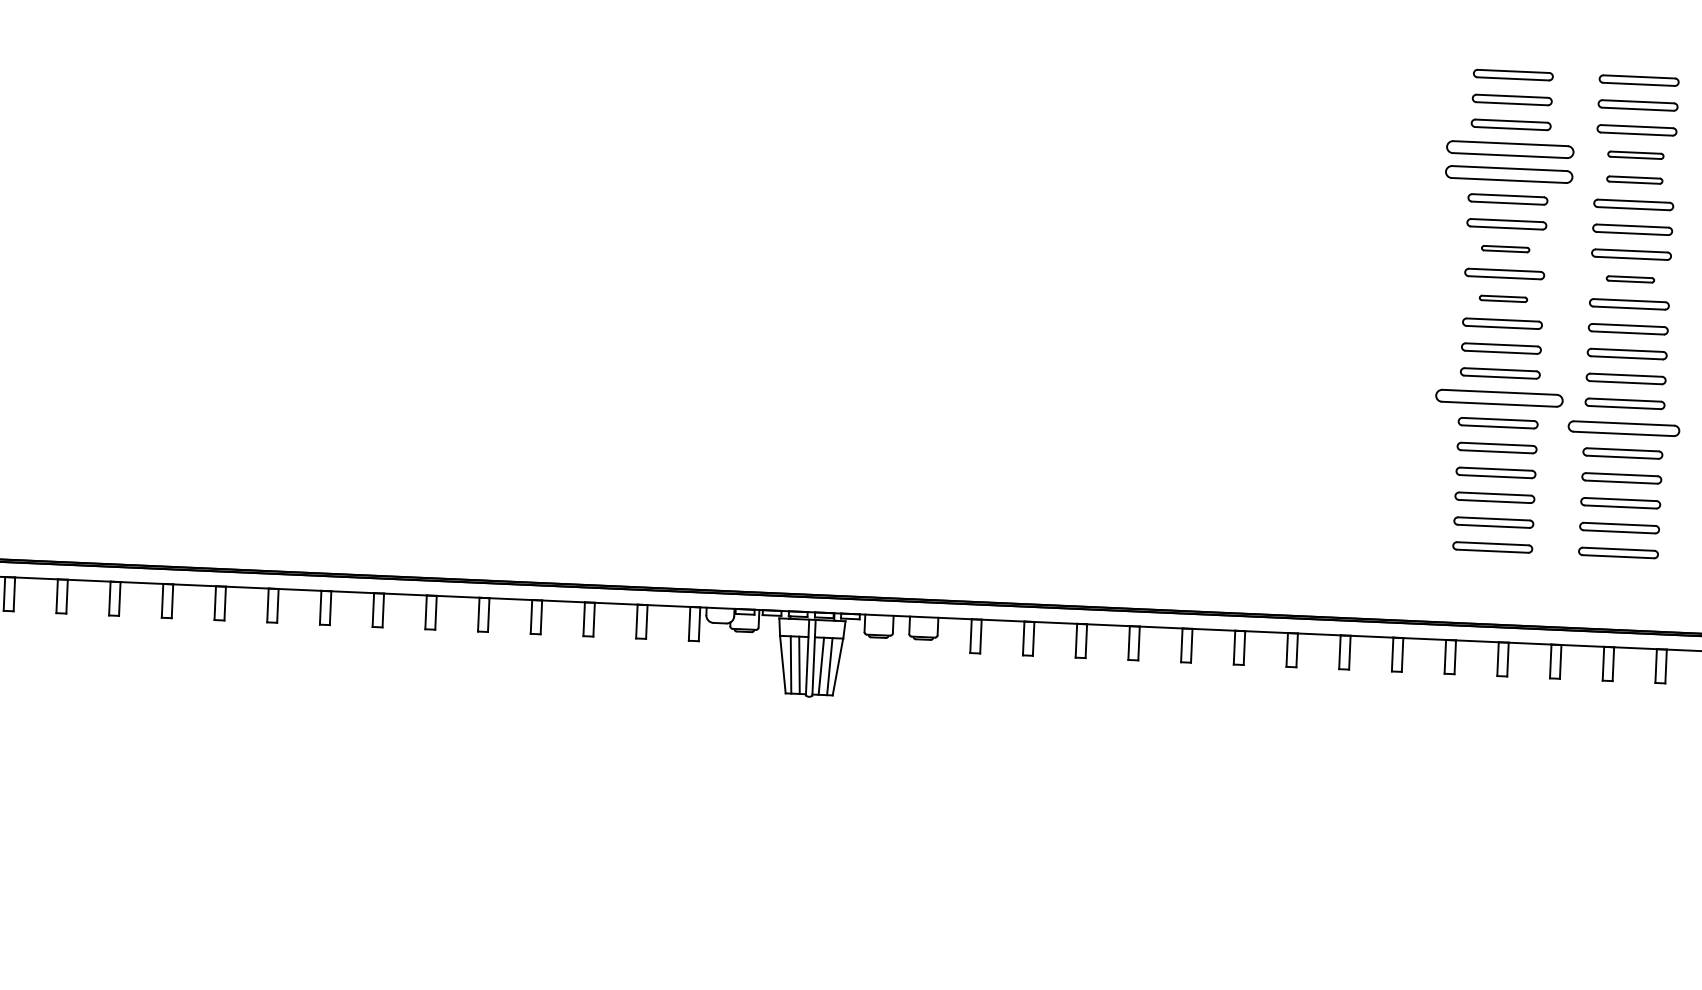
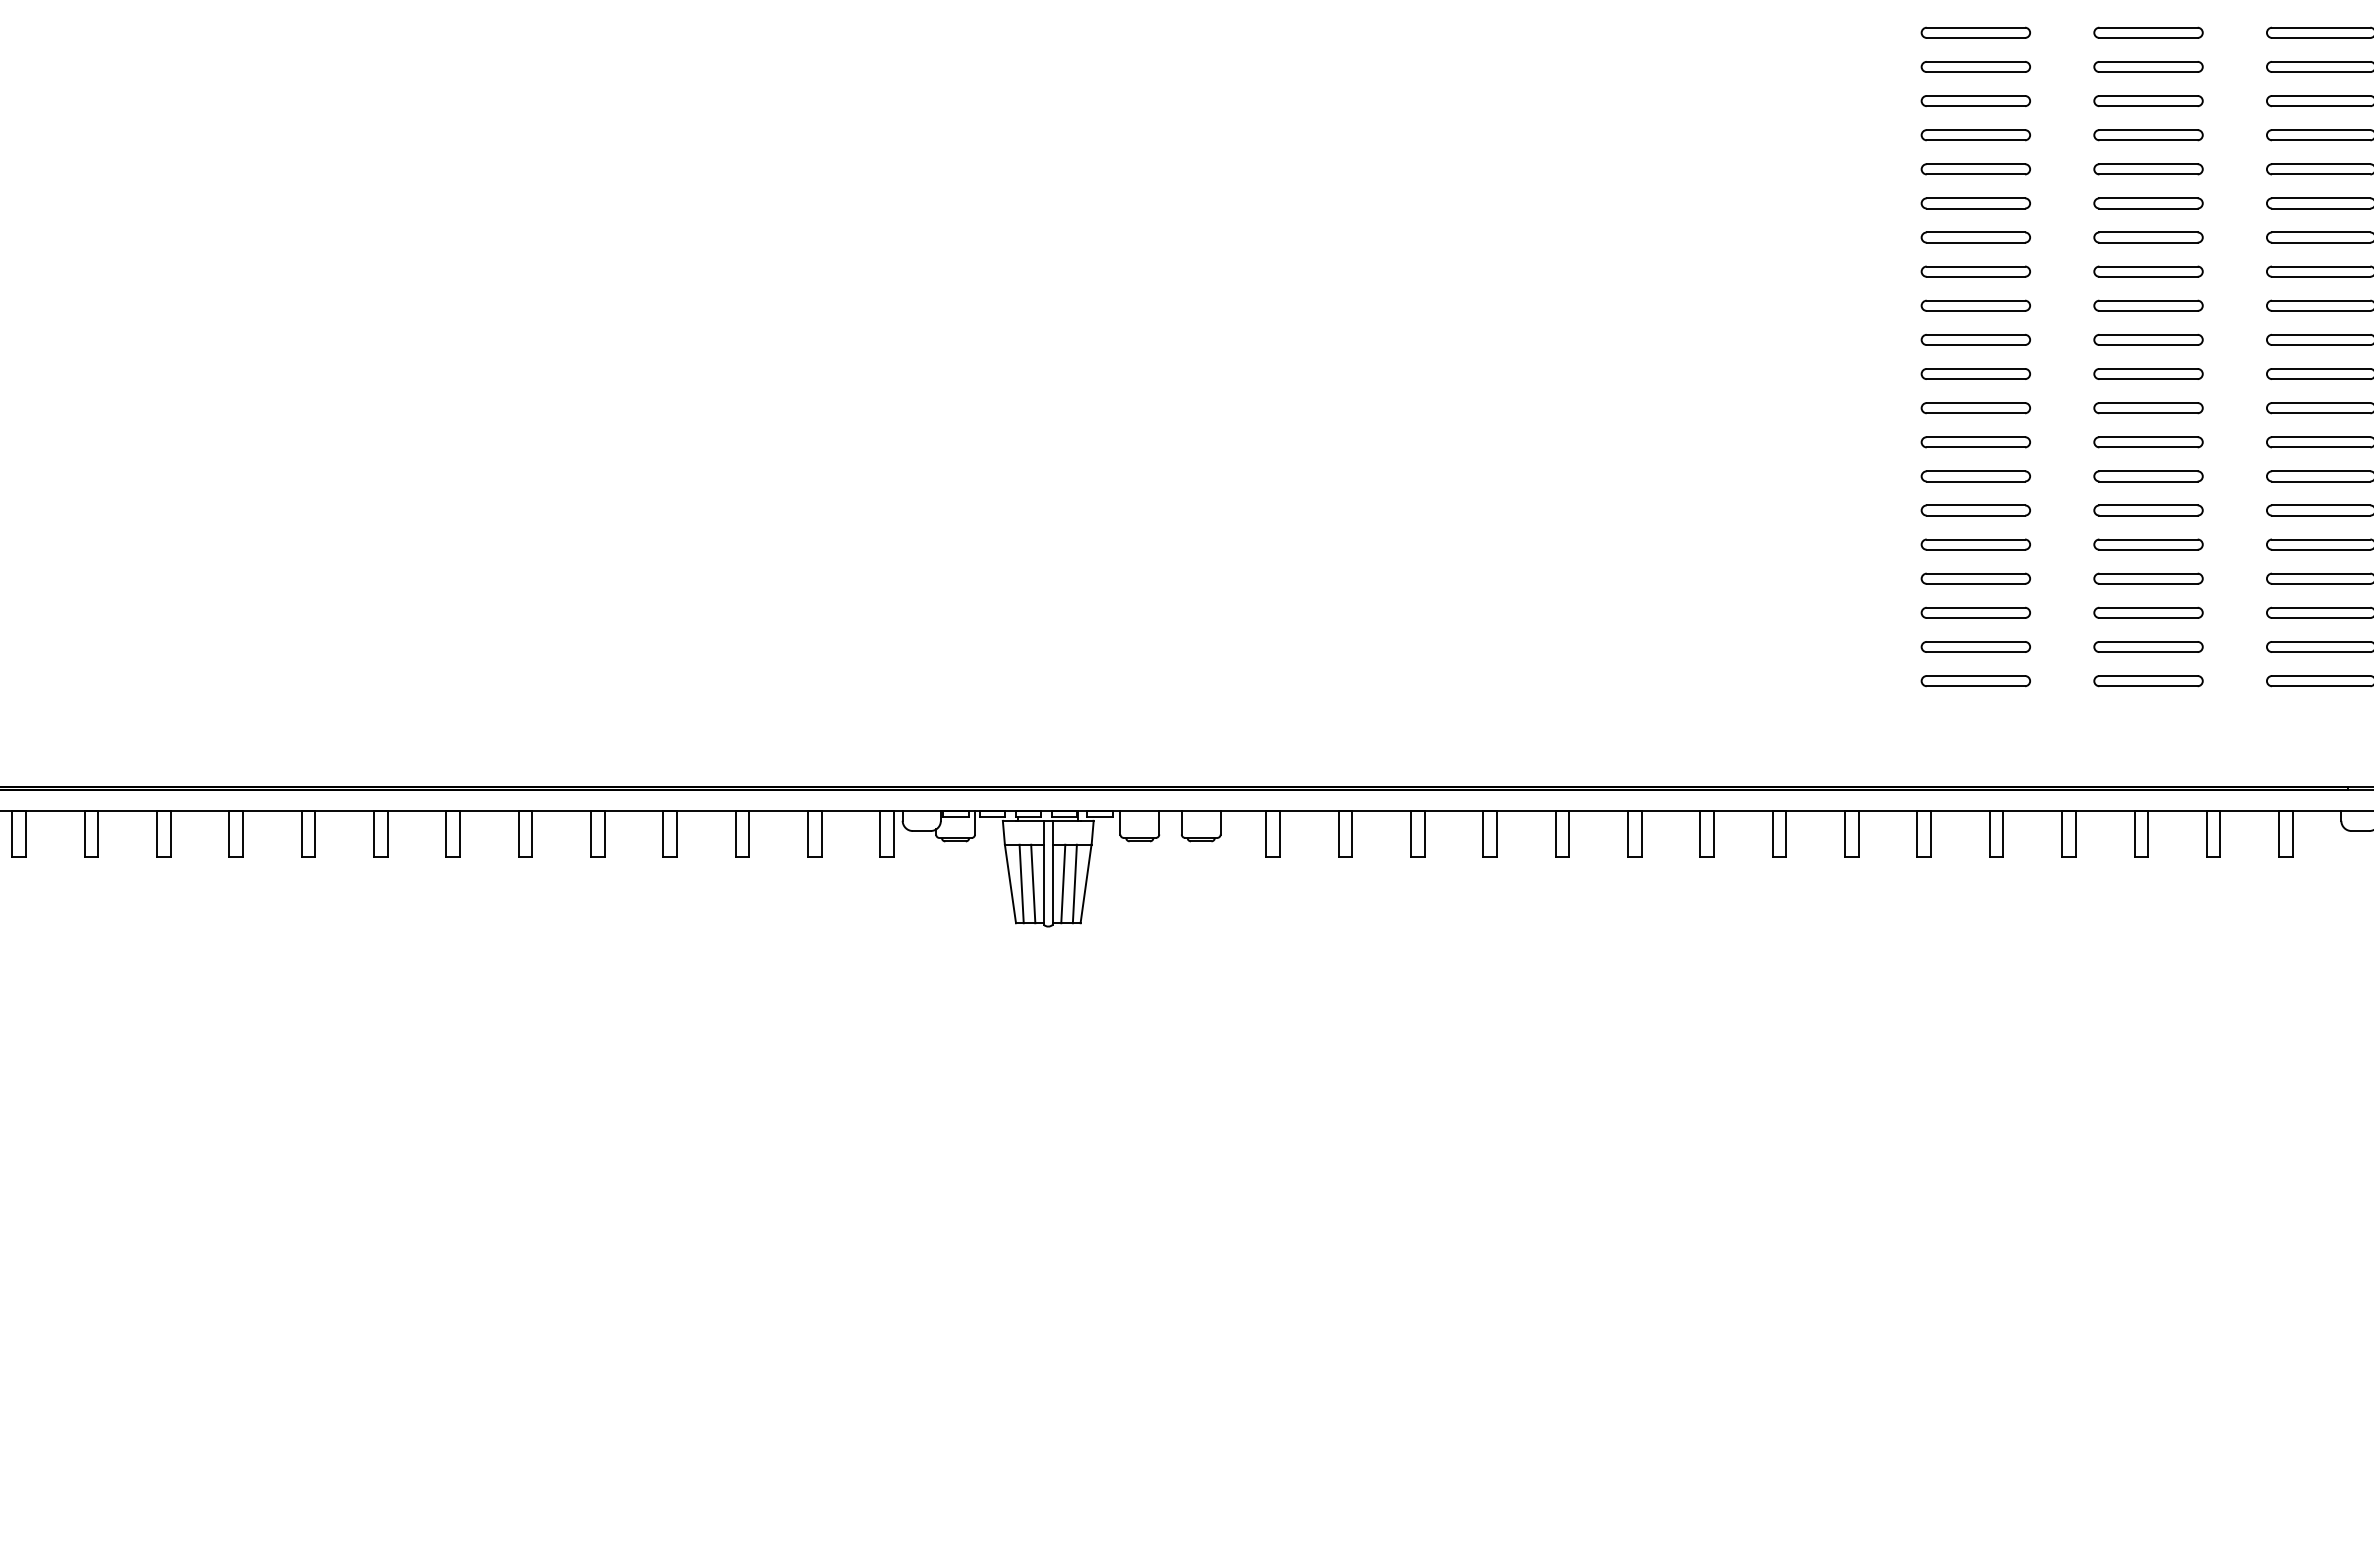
part: (1509, 149) -> (1975, 135), size x0.62
part: (1635, 155) -> (2148, 135), size x1.43
part: (1508, 174) -> (1975, 169), size x0.62
part: (1634, 180) -> (2148, 169), size x1.43
part: (1505, 249) -> (1975, 271), size x1.67
part: (1630, 279) -> (2148, 305), size x1.67
part: (1503, 298) -> (1975, 339), size x1.67
part: (1498, 398) -> (1975, 476), size x0.62
part: (1623, 428) -> (2148, 510), size x0.71

